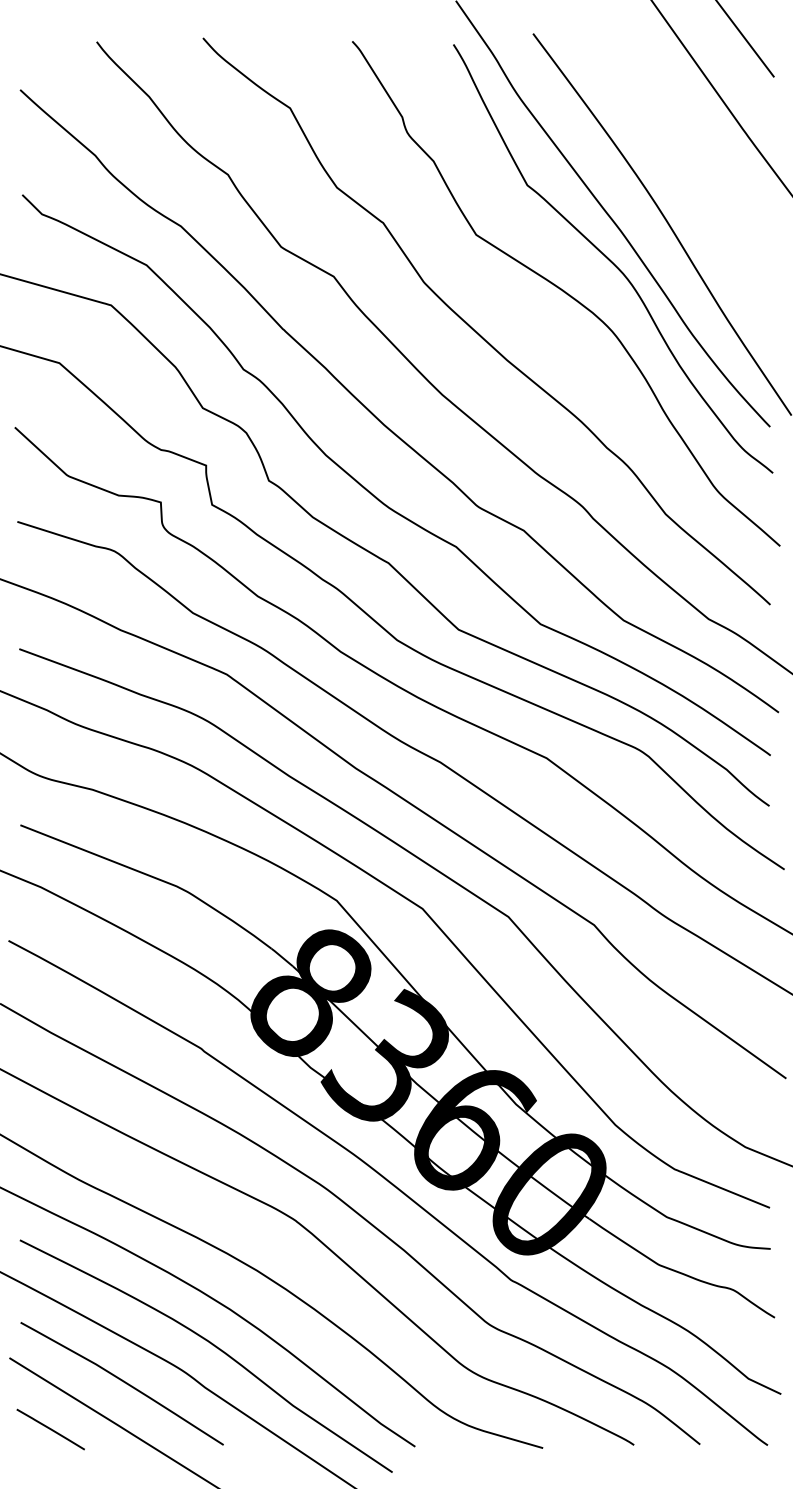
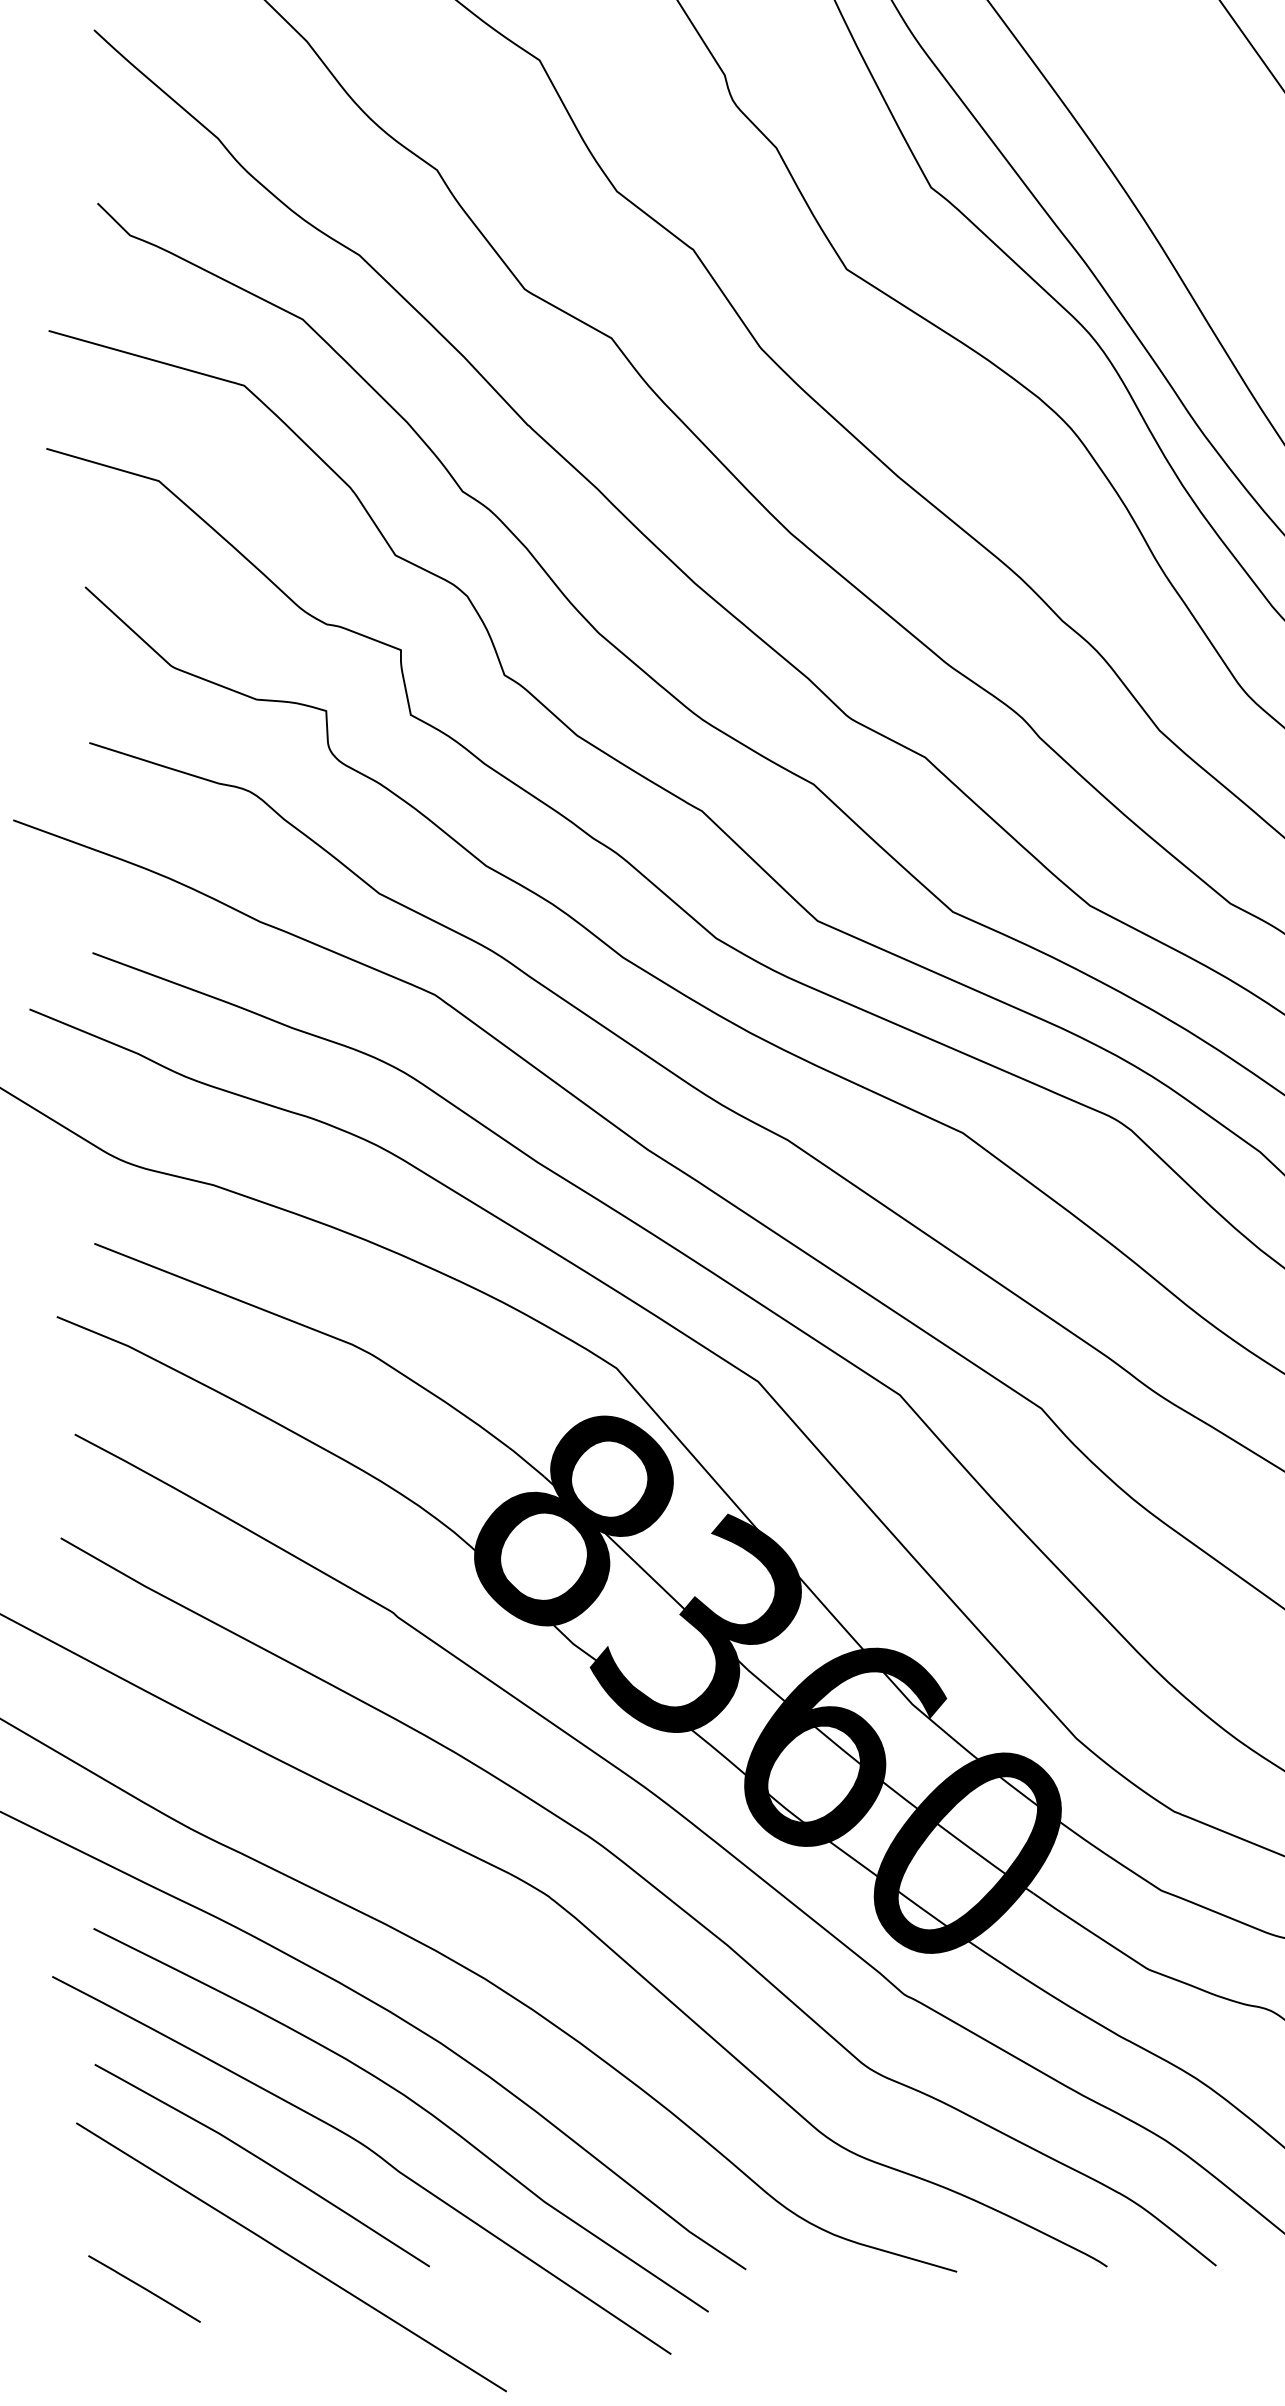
line: (50, 1429) -> (144, 2288), moved

